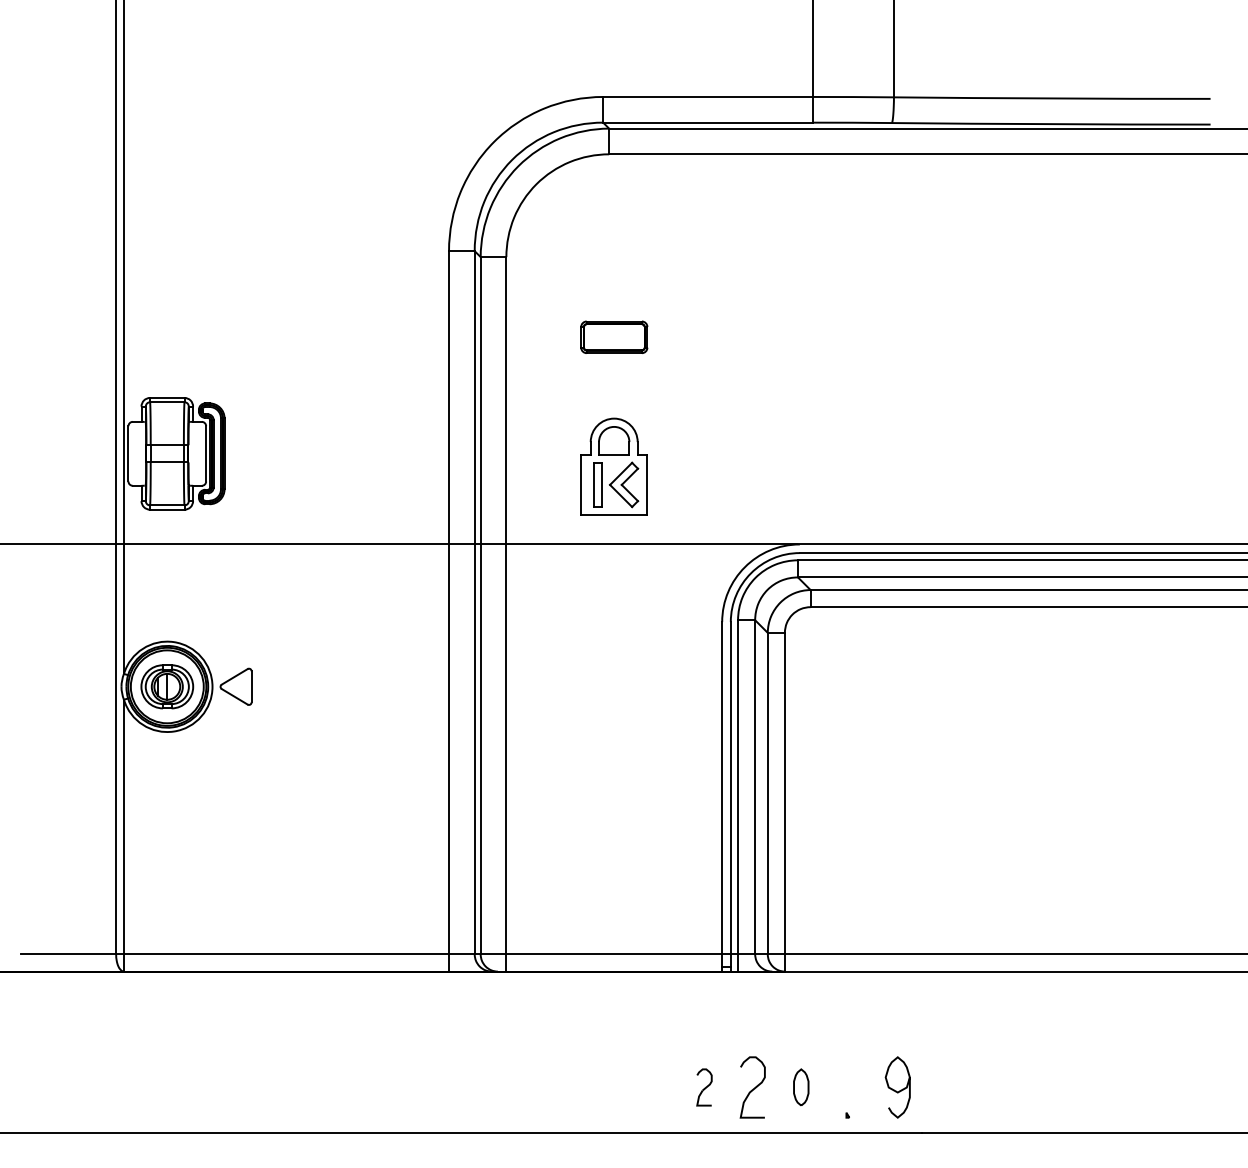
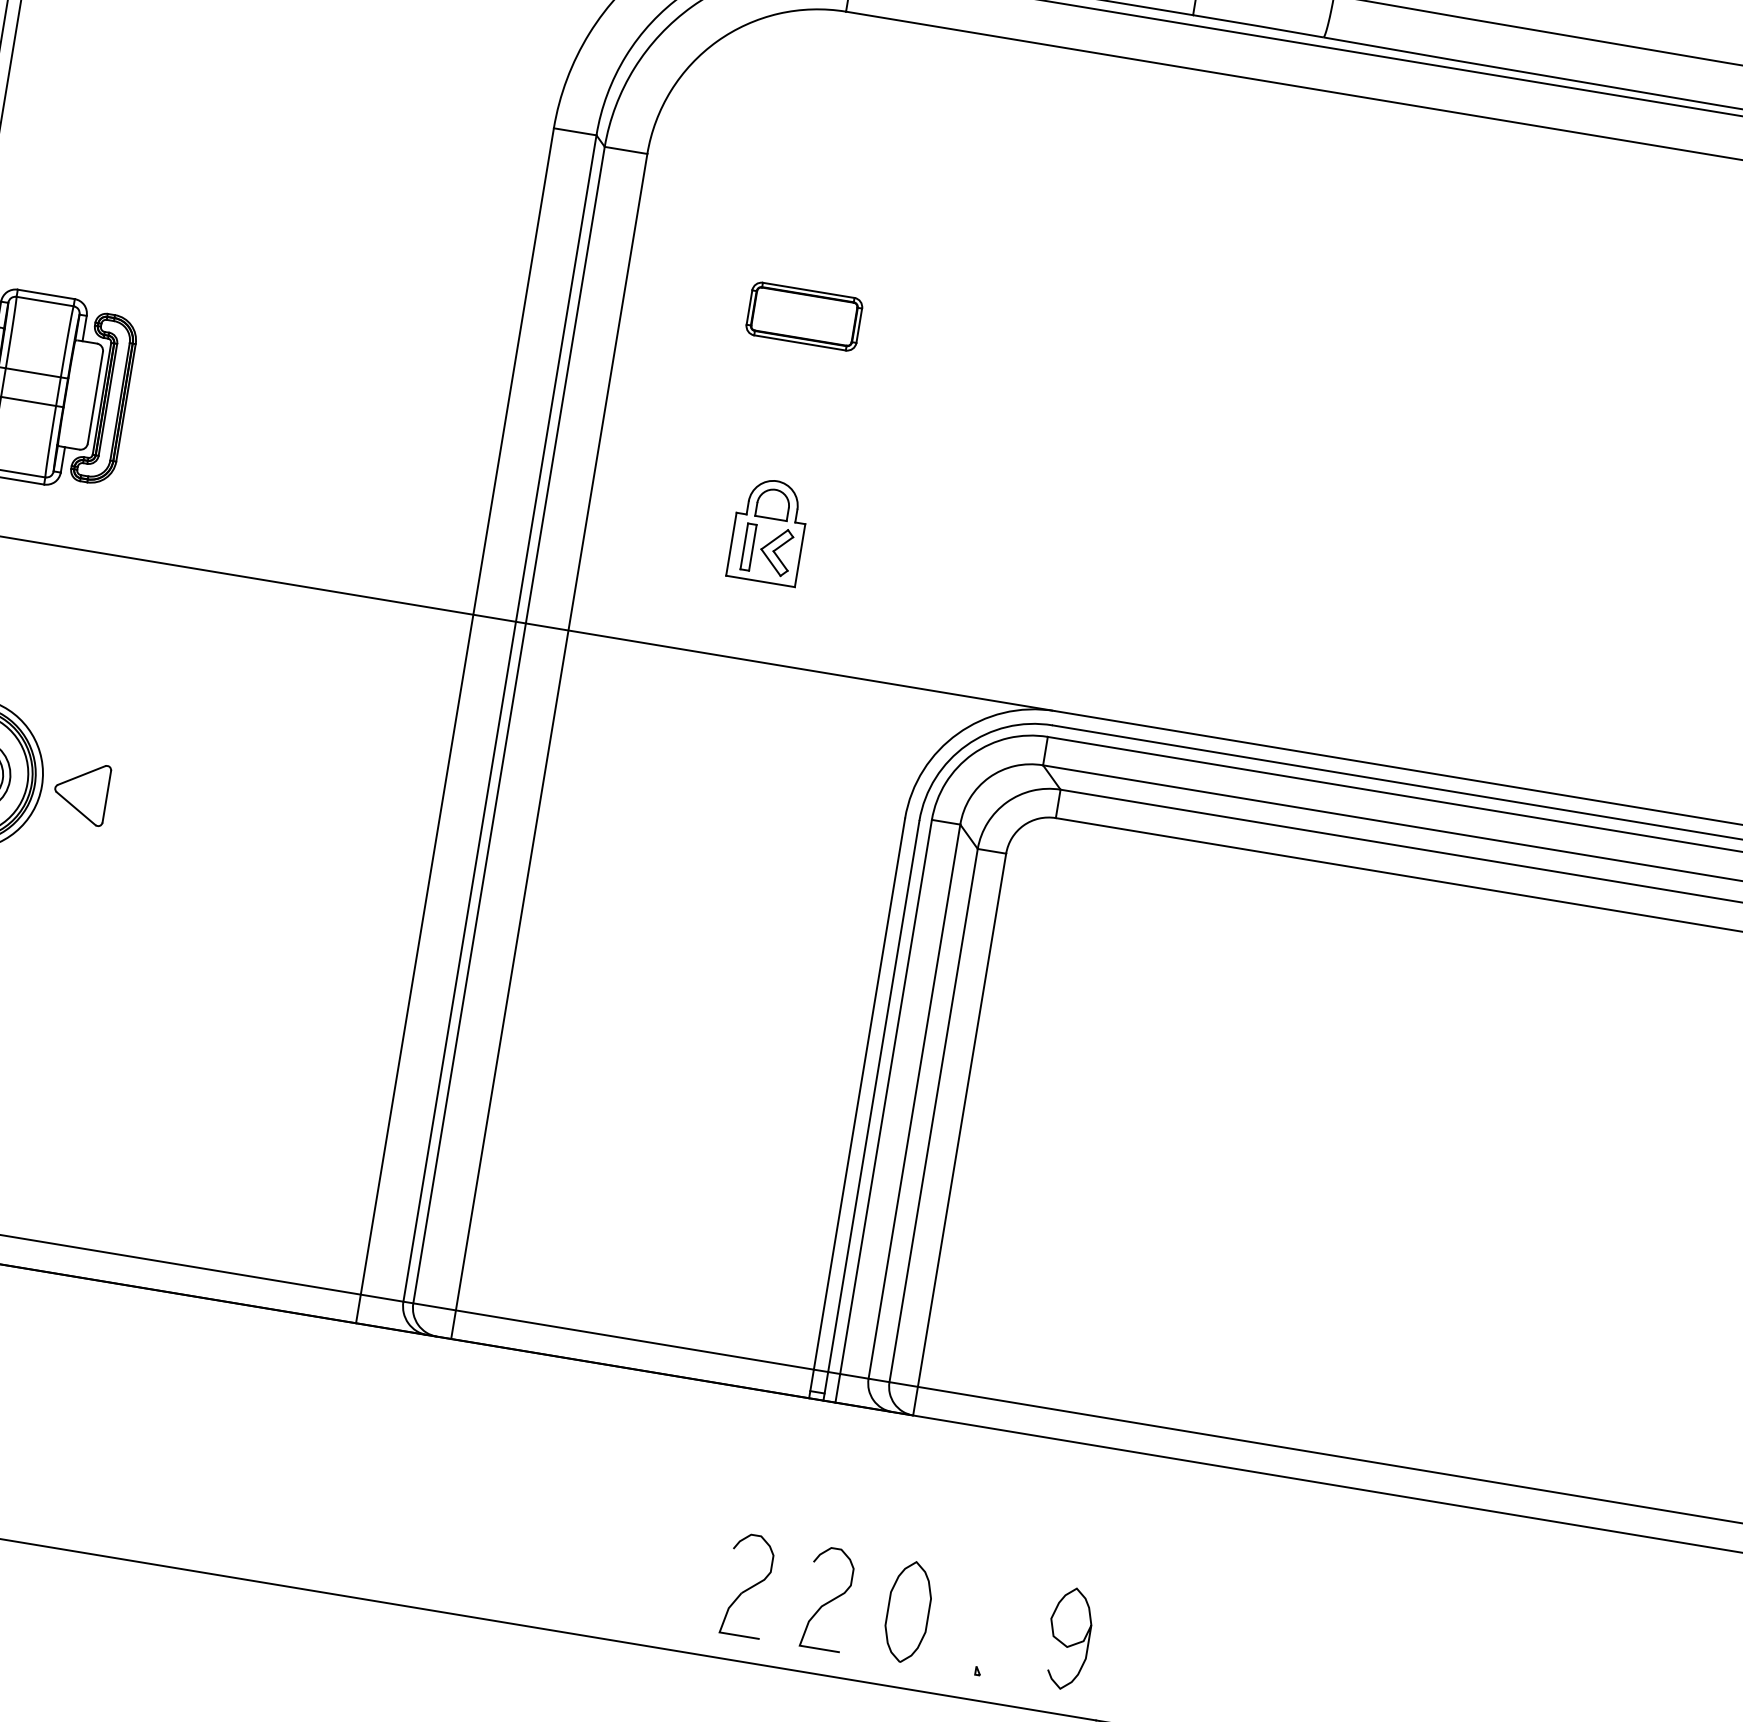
part: (614, 466) -> (769, 530), size x0.62
part: (704, 1087) -> (747, 1585), size x1.67
part: (801, 1087) -> (908, 1612), size x1.67

